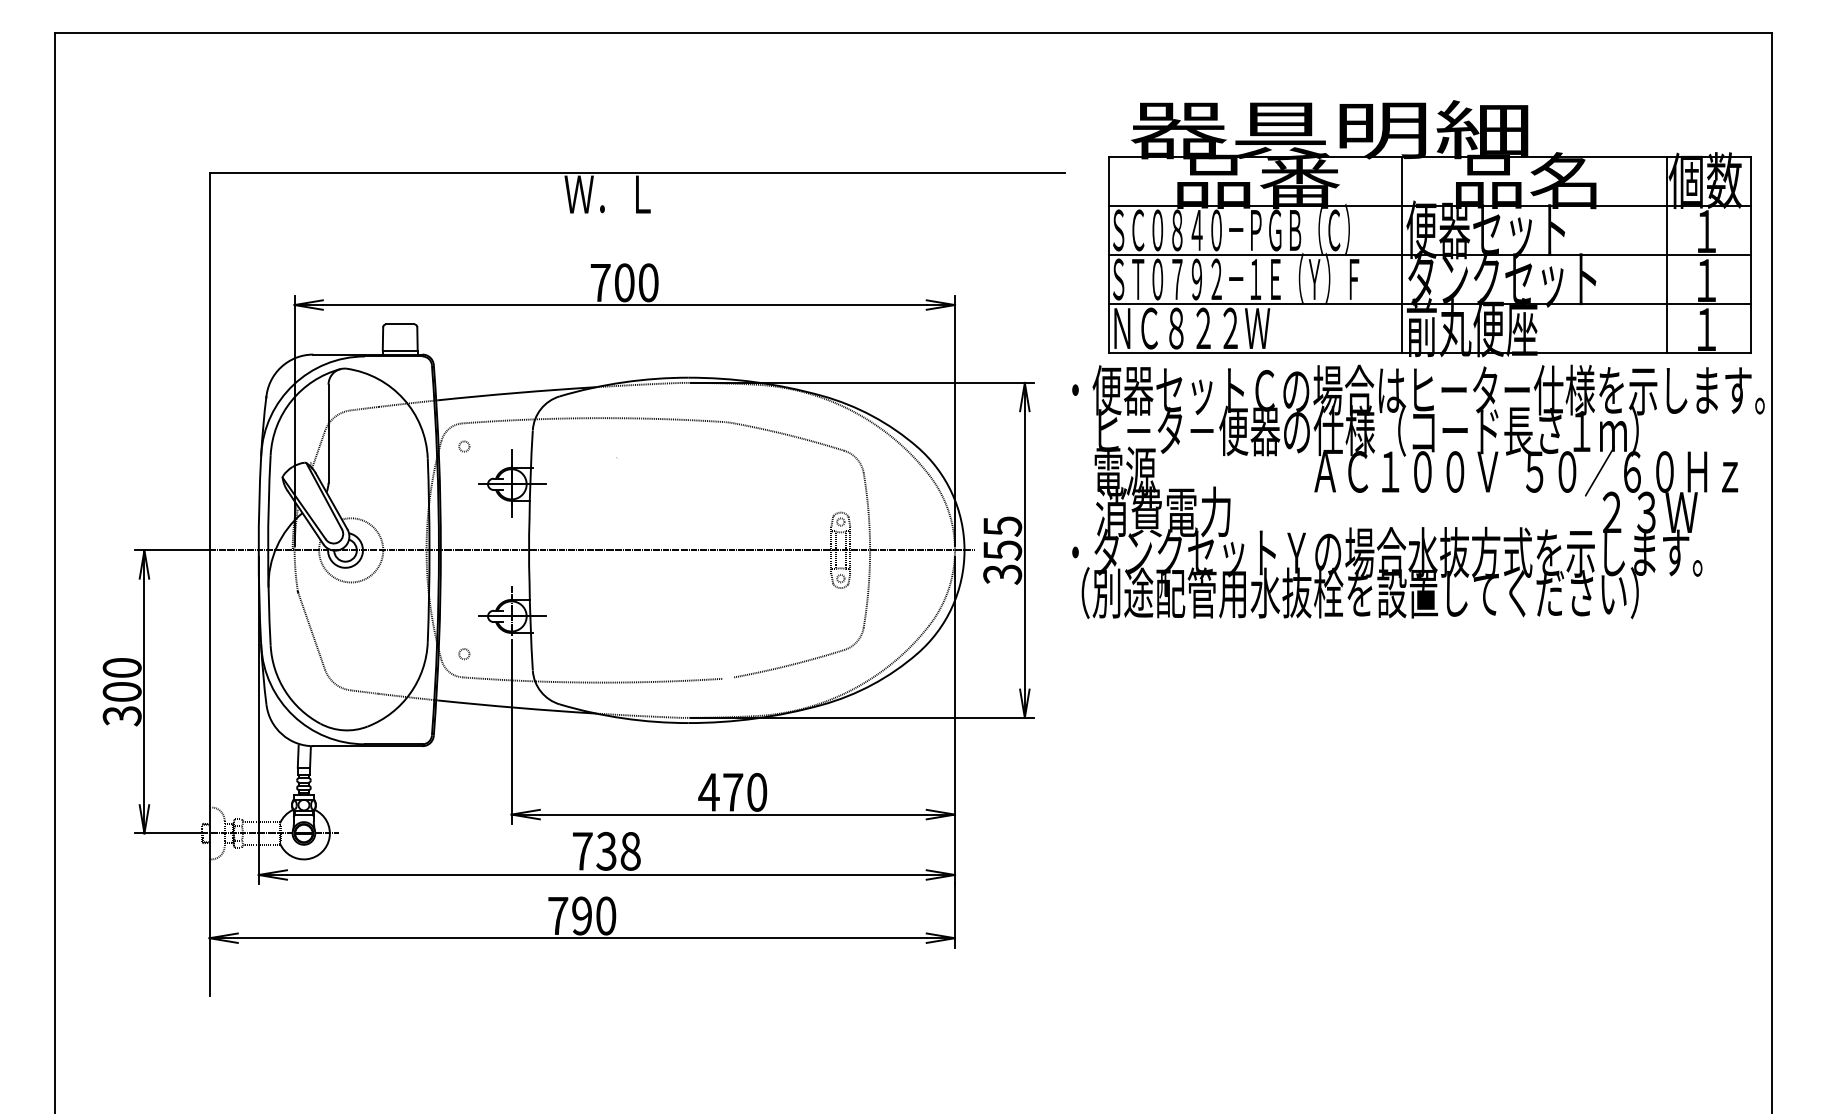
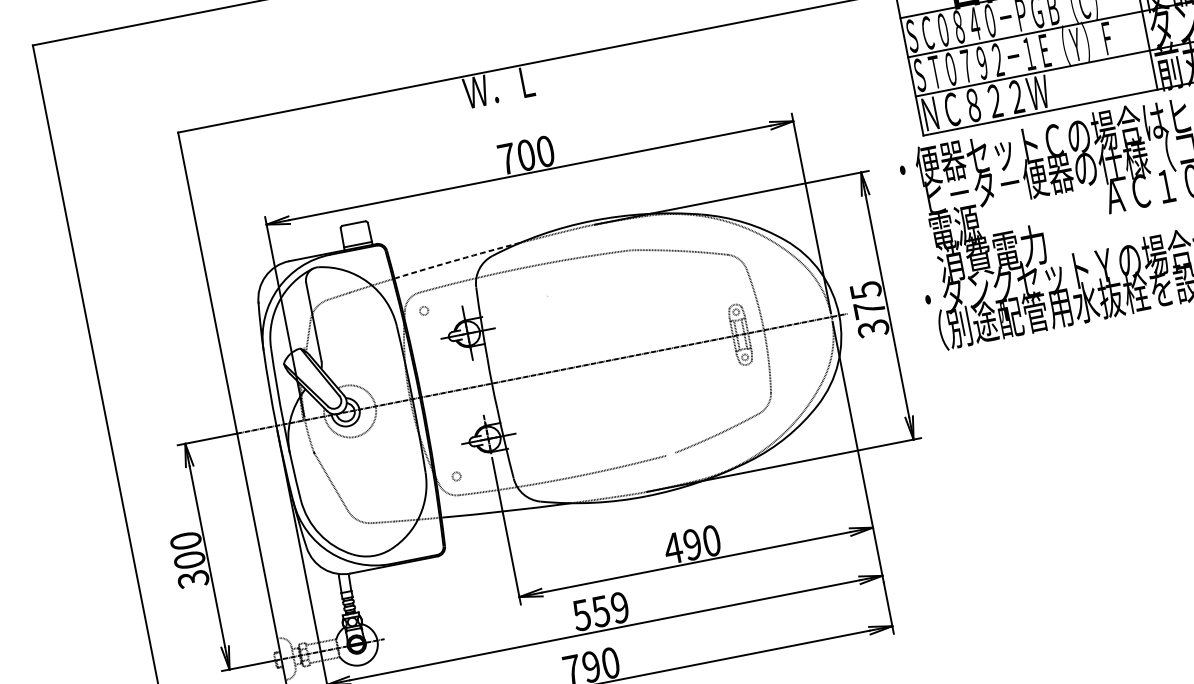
arc: (517, 392) -> (458, 259), solid -> dashed
text: (1002, 550) -> (869, 309), 355 -> 375
text: (733, 791) -> (692, 543), 470 -> 490
text: (606, 850) -> (600, 610), 738 -> 559

